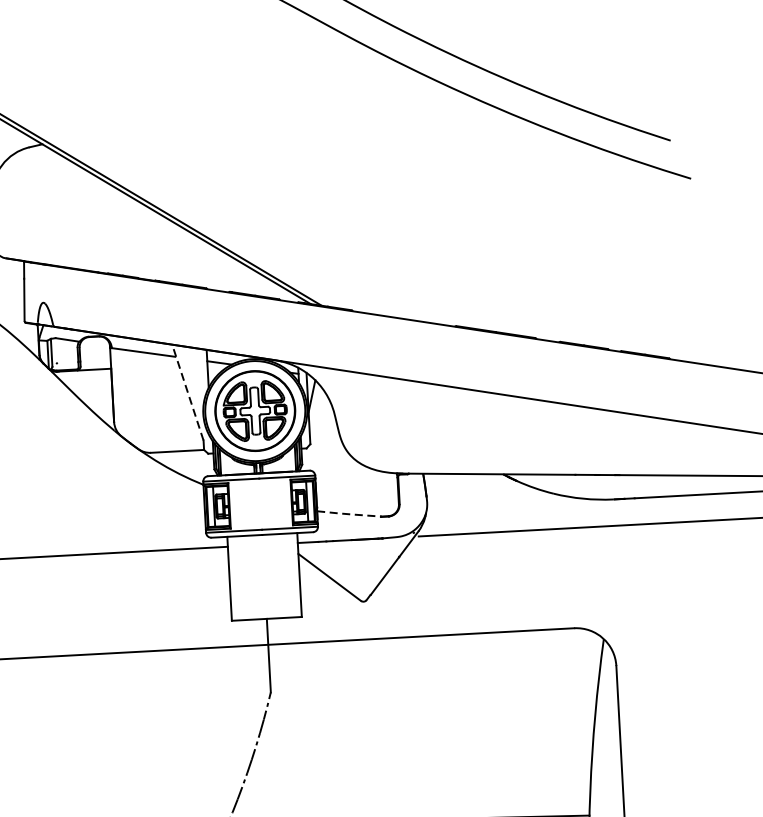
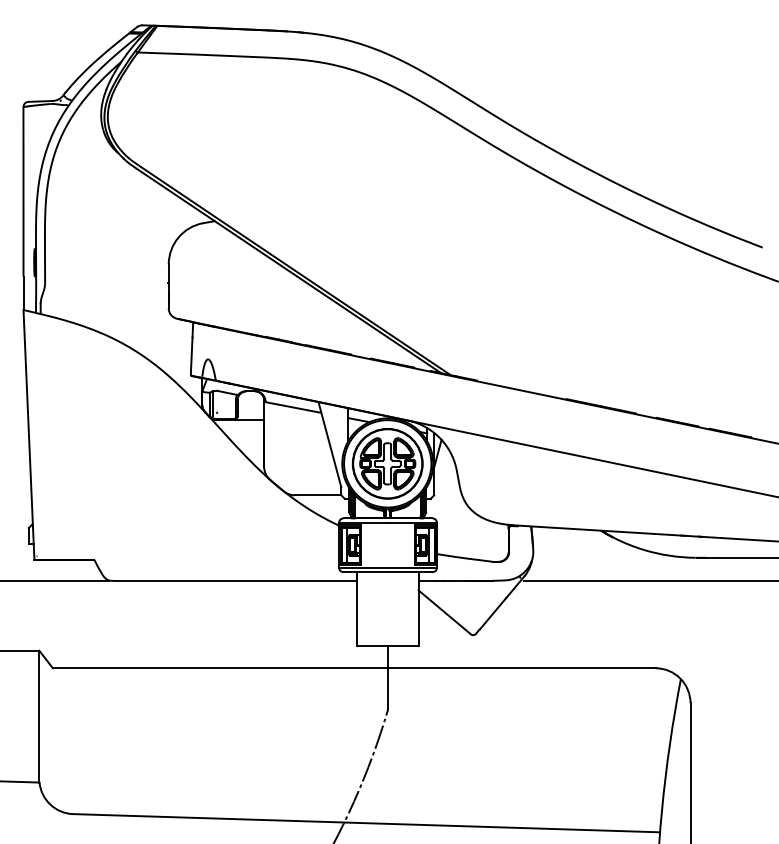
line: (187, 392) -> (329, 444), dashed -> solid
line: (348, 514) -> (464, 558), dashed -> solid

